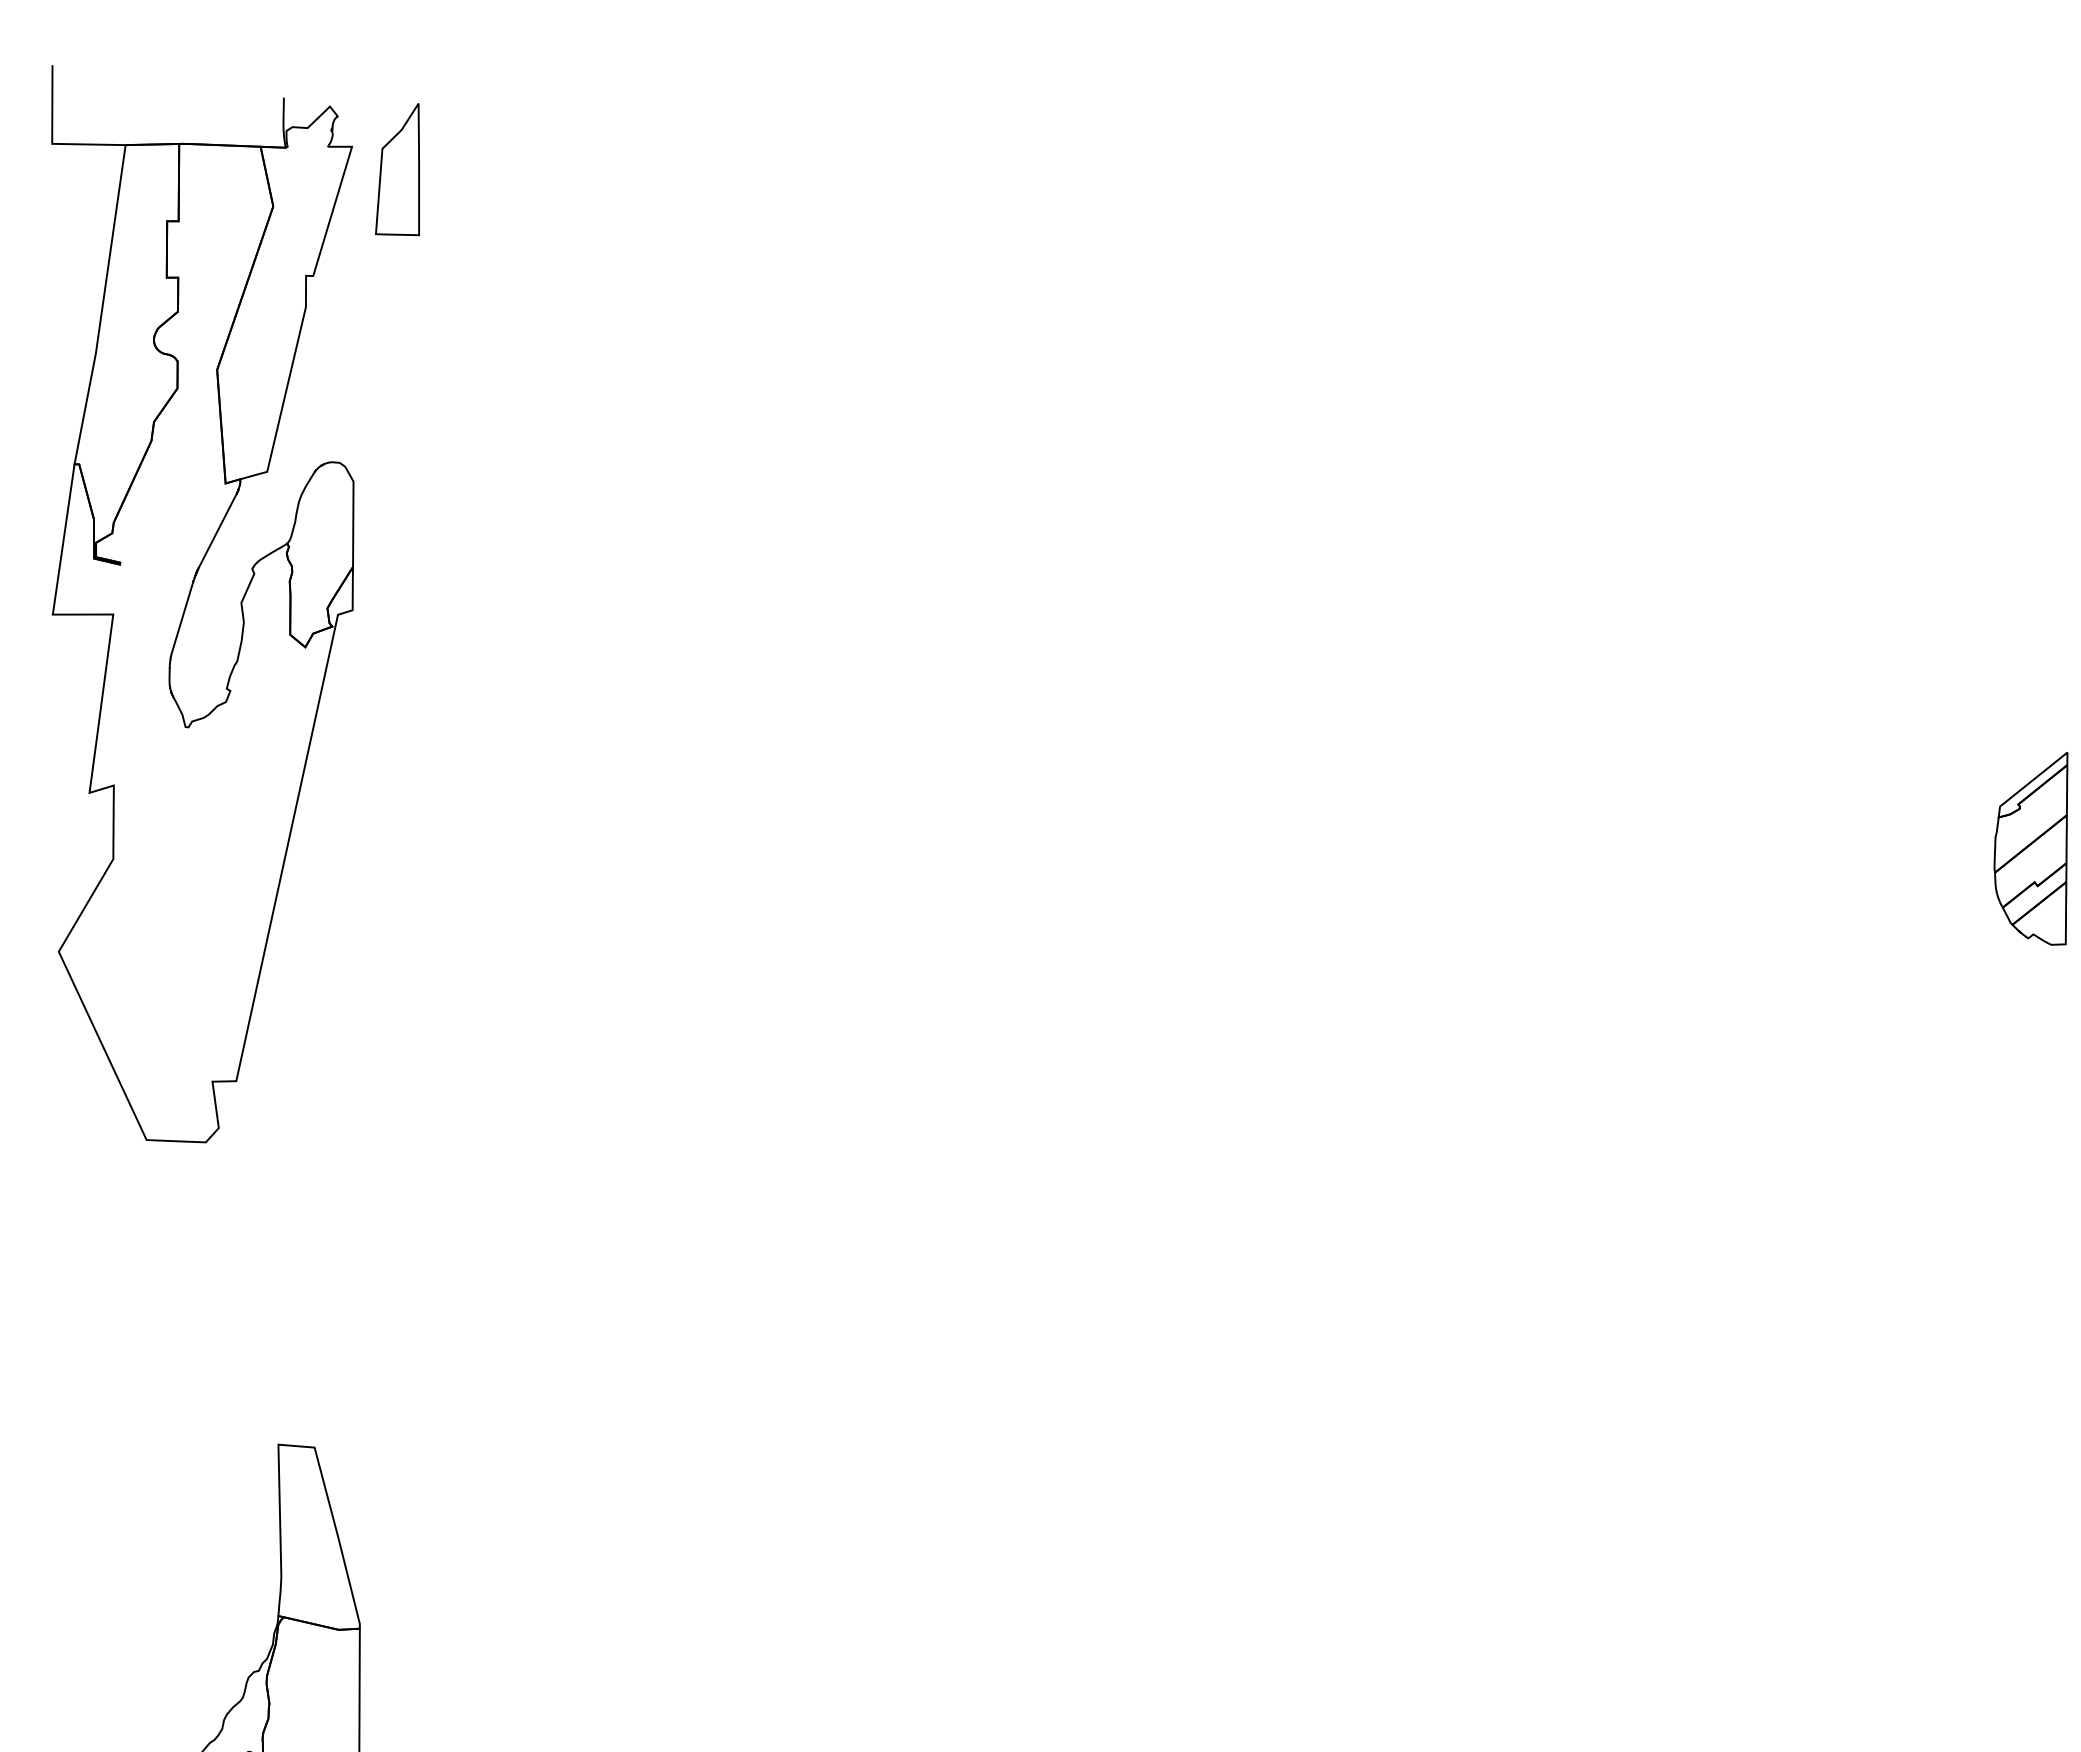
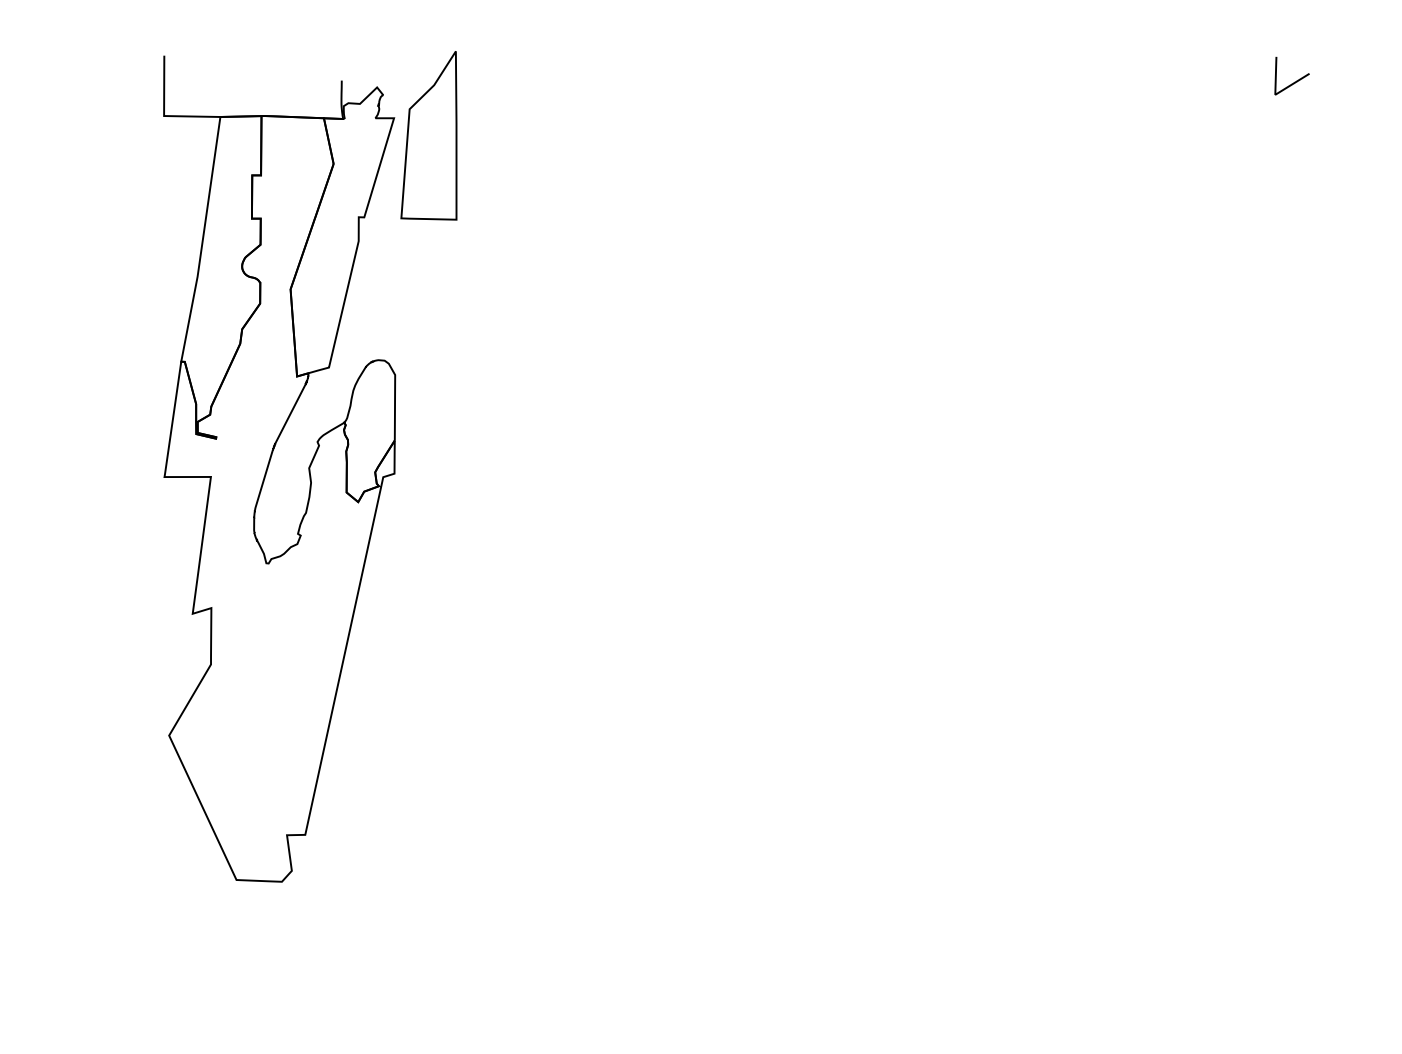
line: (1527, 98) -> (1295, 81), added
part: (397, 169) -> (428, 135), size x1.67

